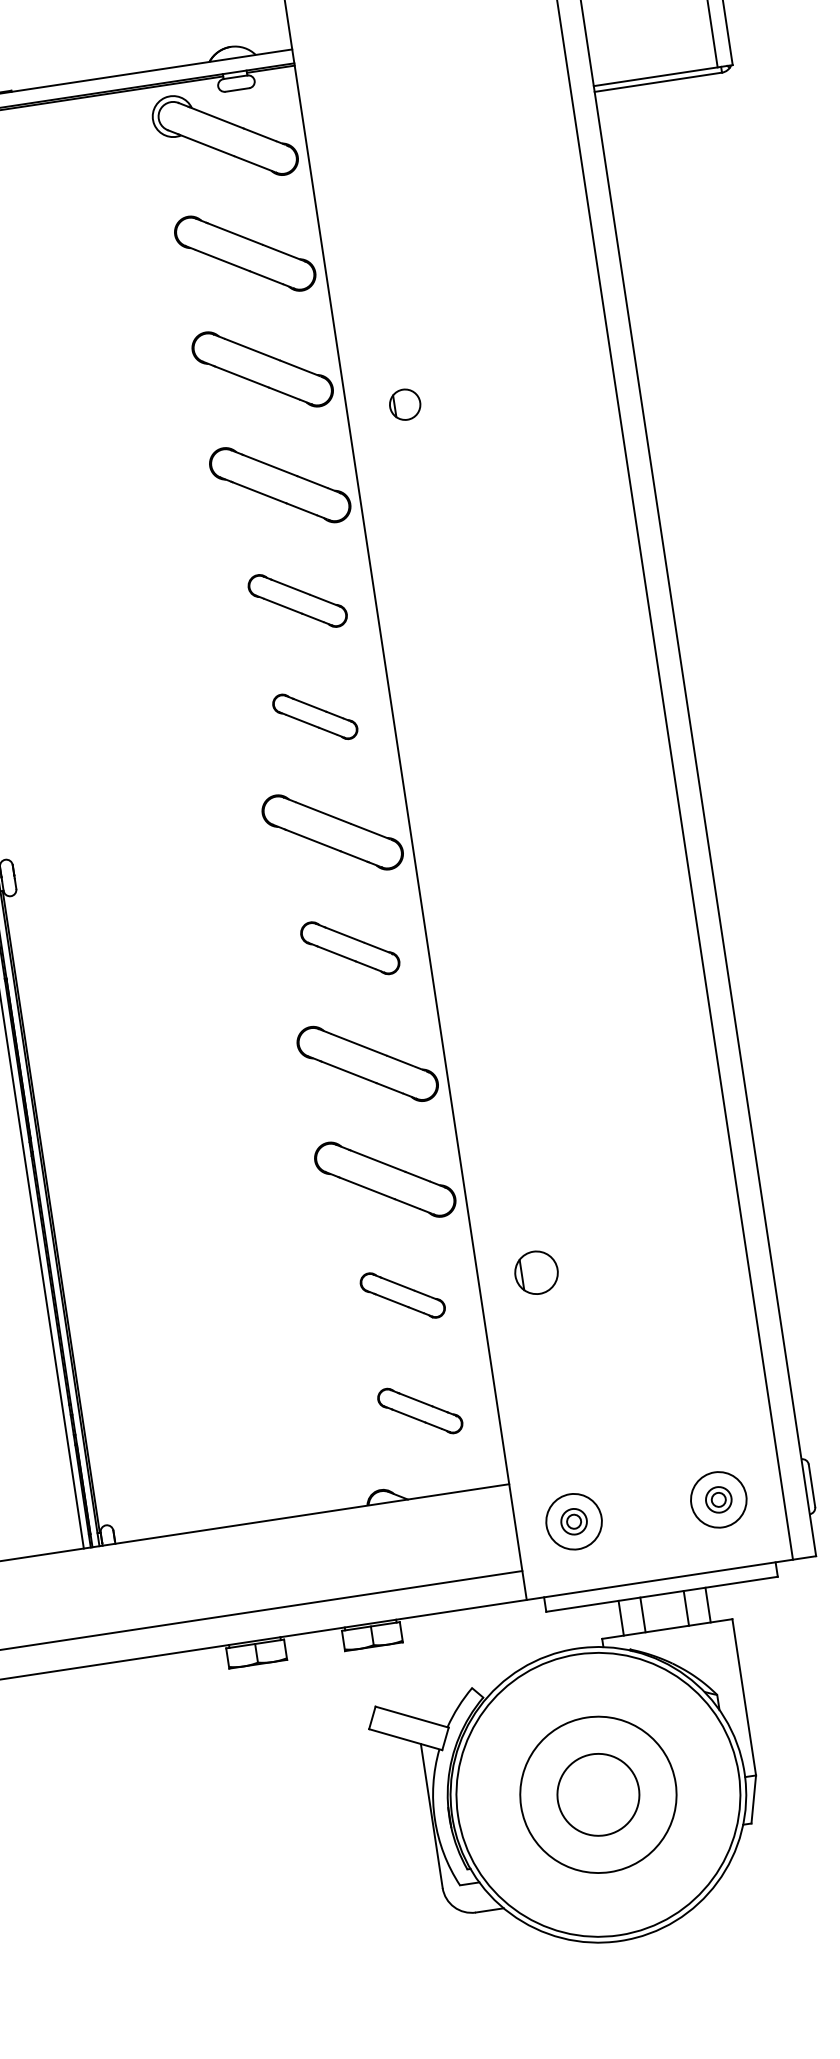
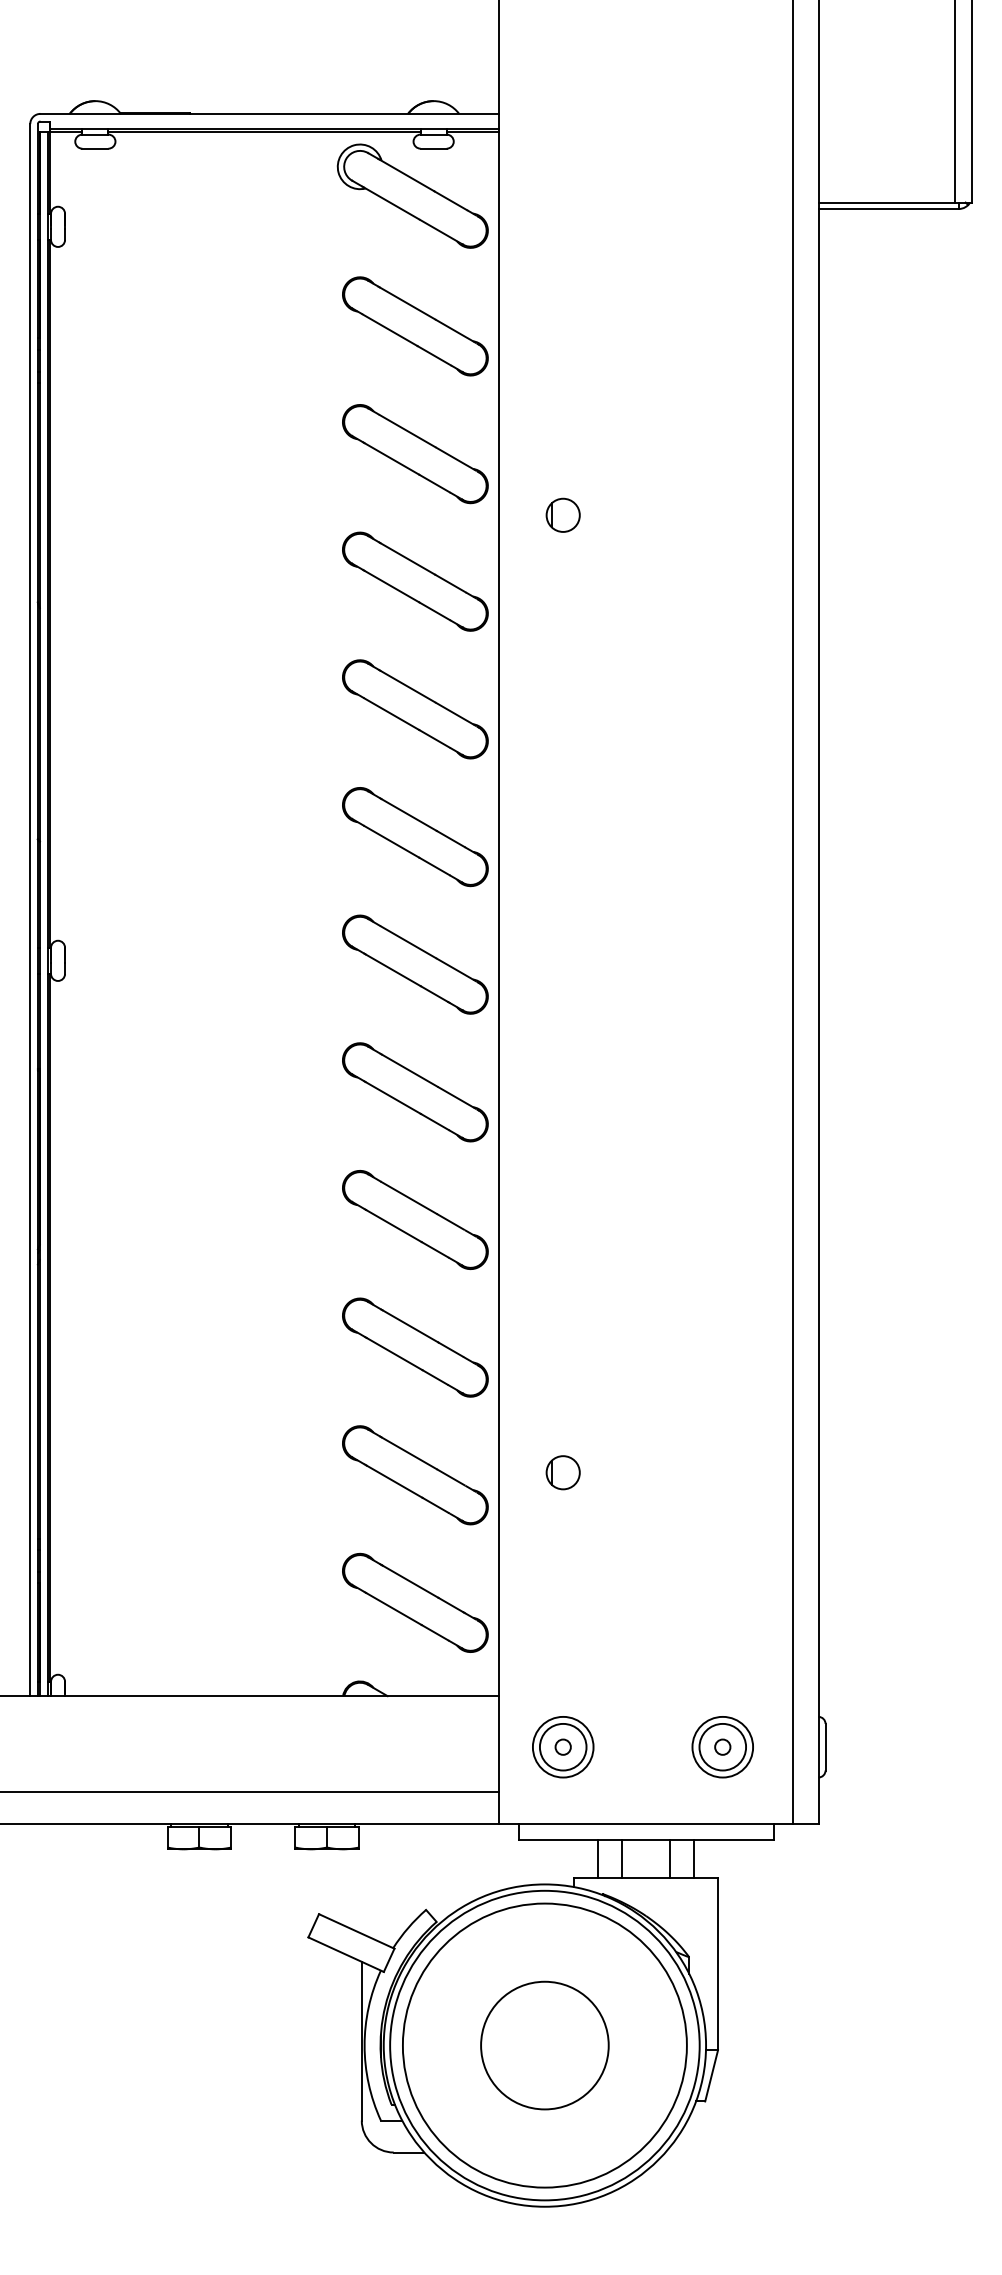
part: (297, 601) -> (415, 709), size x1.43
part: (315, 717) -> (415, 837), size x1.67
part: (350, 948) -> (415, 1092), size x1.43
part: (535, 1272) -> (562, 1472), size x0.71
part: (402, 1295) -> (415, 1475), size x1.67
part: (420, 1410) -> (415, 1602), size x1.67
circle: (718, 1499) -> (722, 1746), size x1.67
circle: (573, 1521) -> (562, 1746), size x1.67
circle: (598, 1794) -> (544, 2045), size x1.43
circle: (598, 1794) -> (544, 2045), size x1.67

